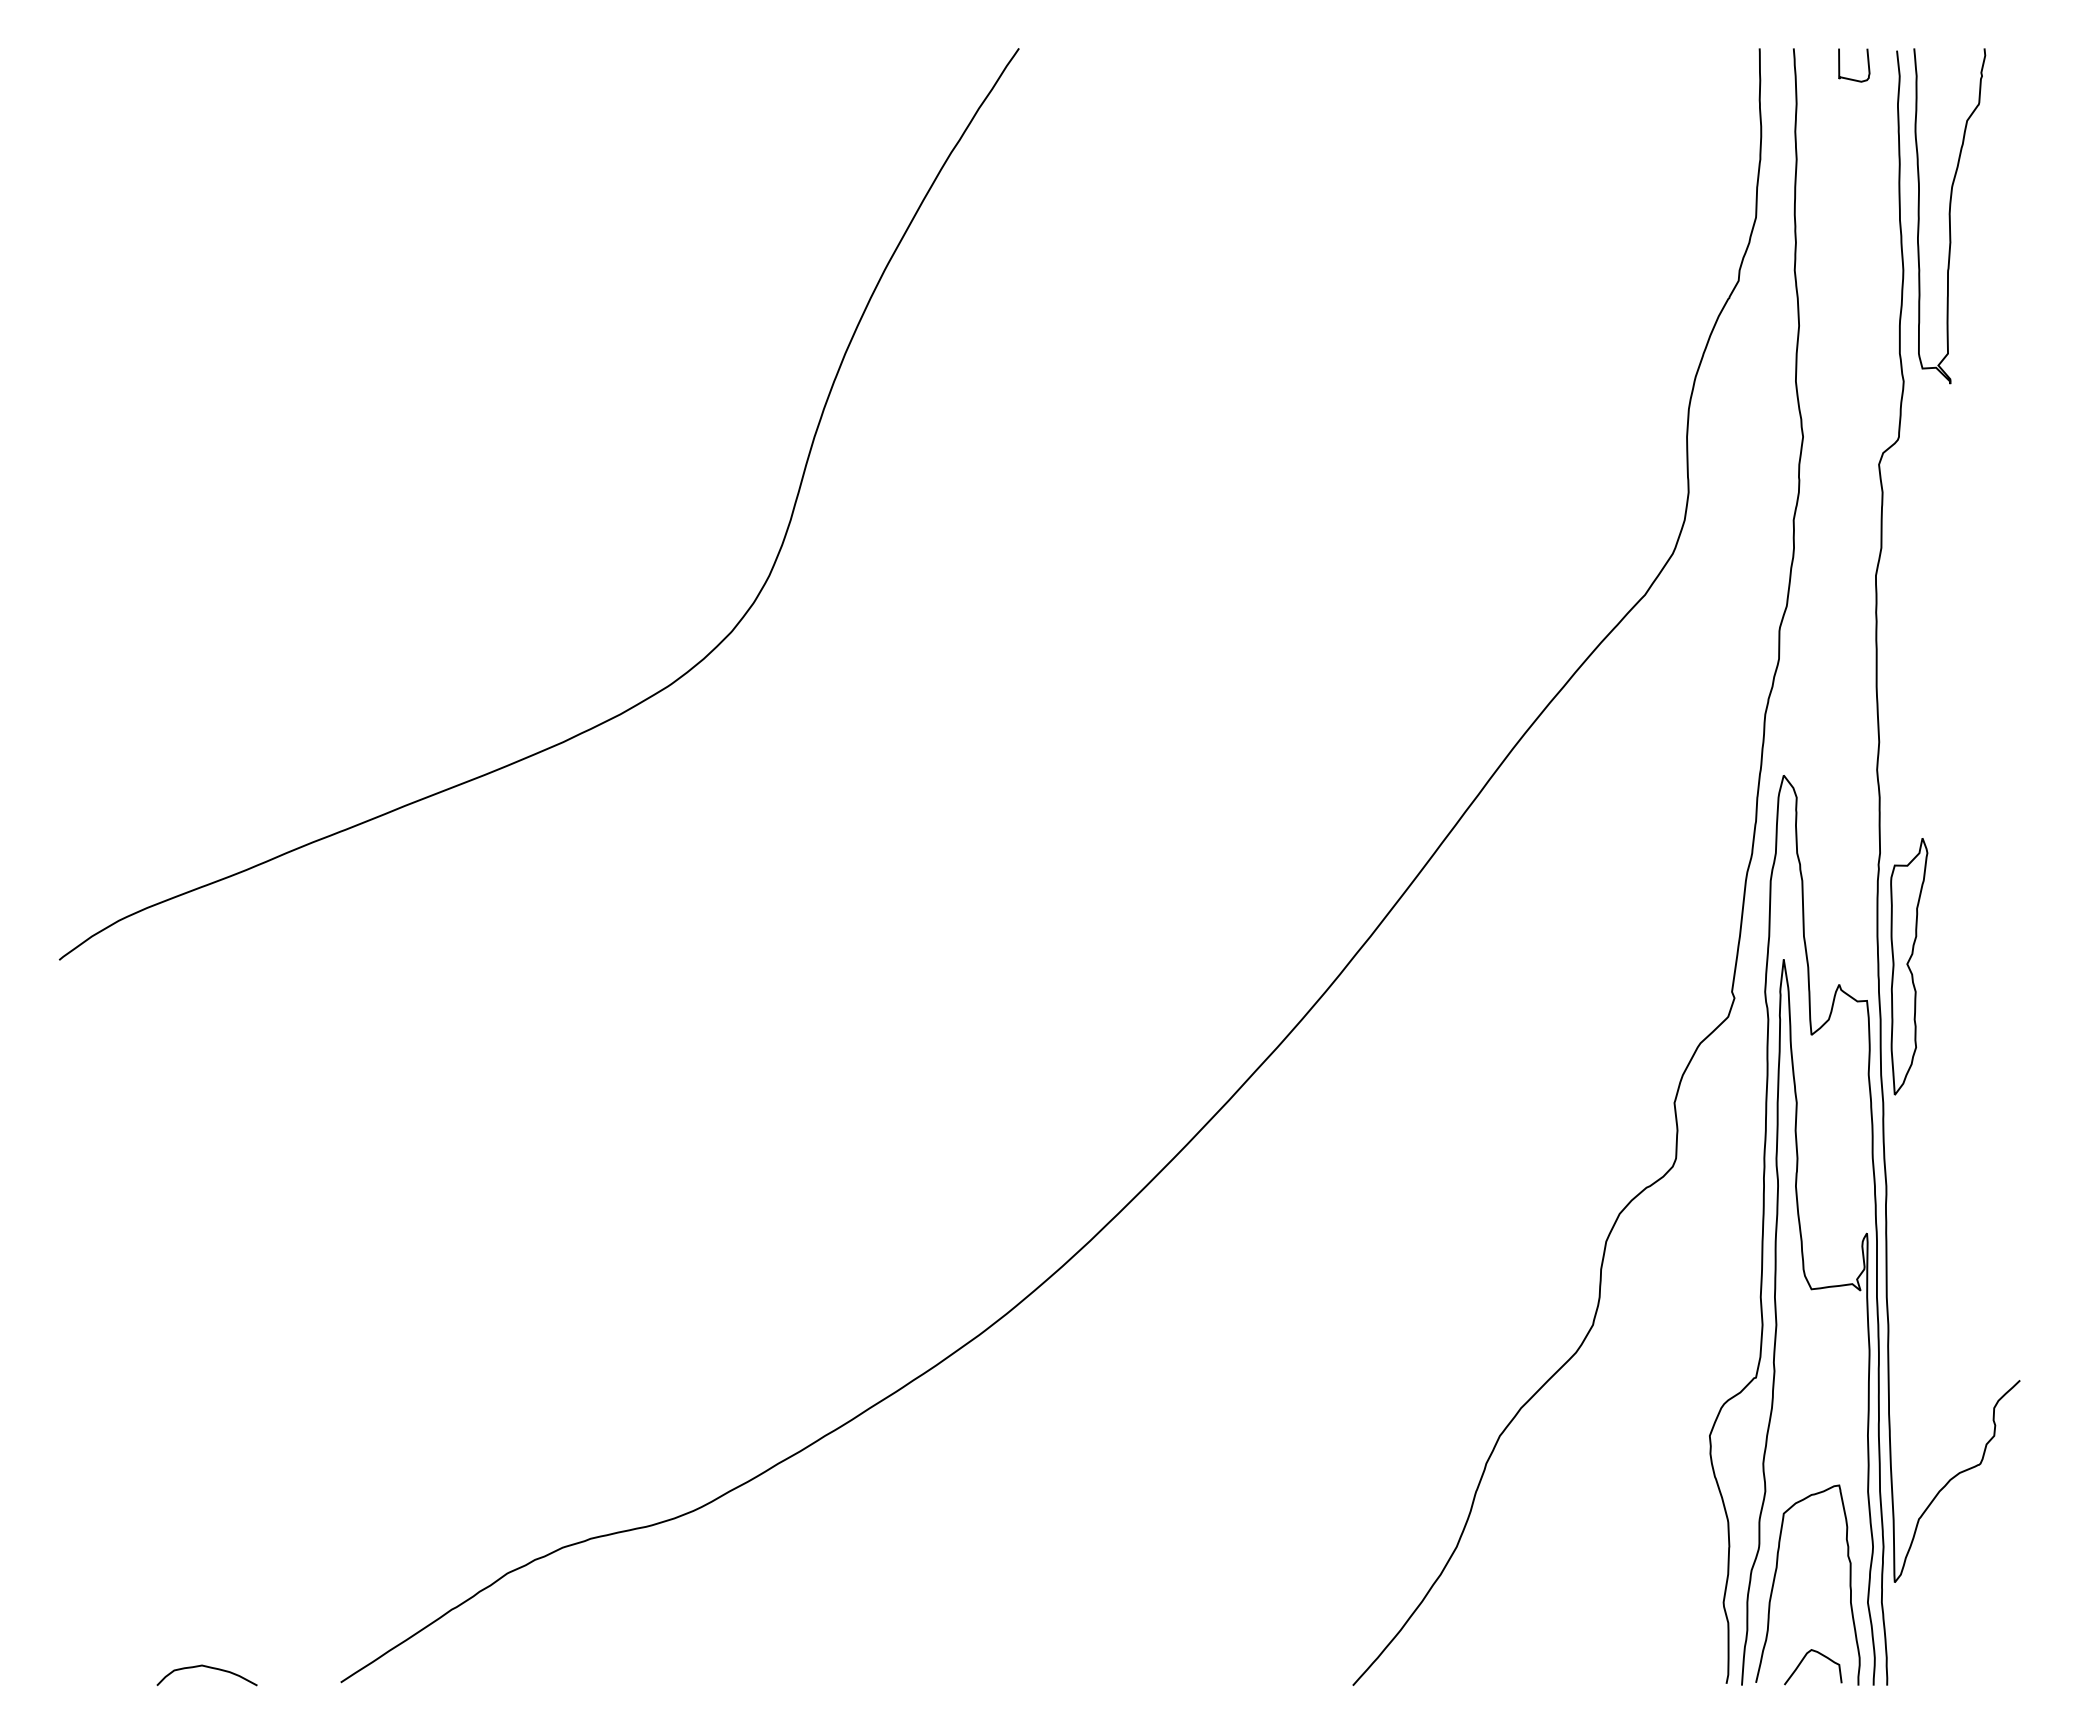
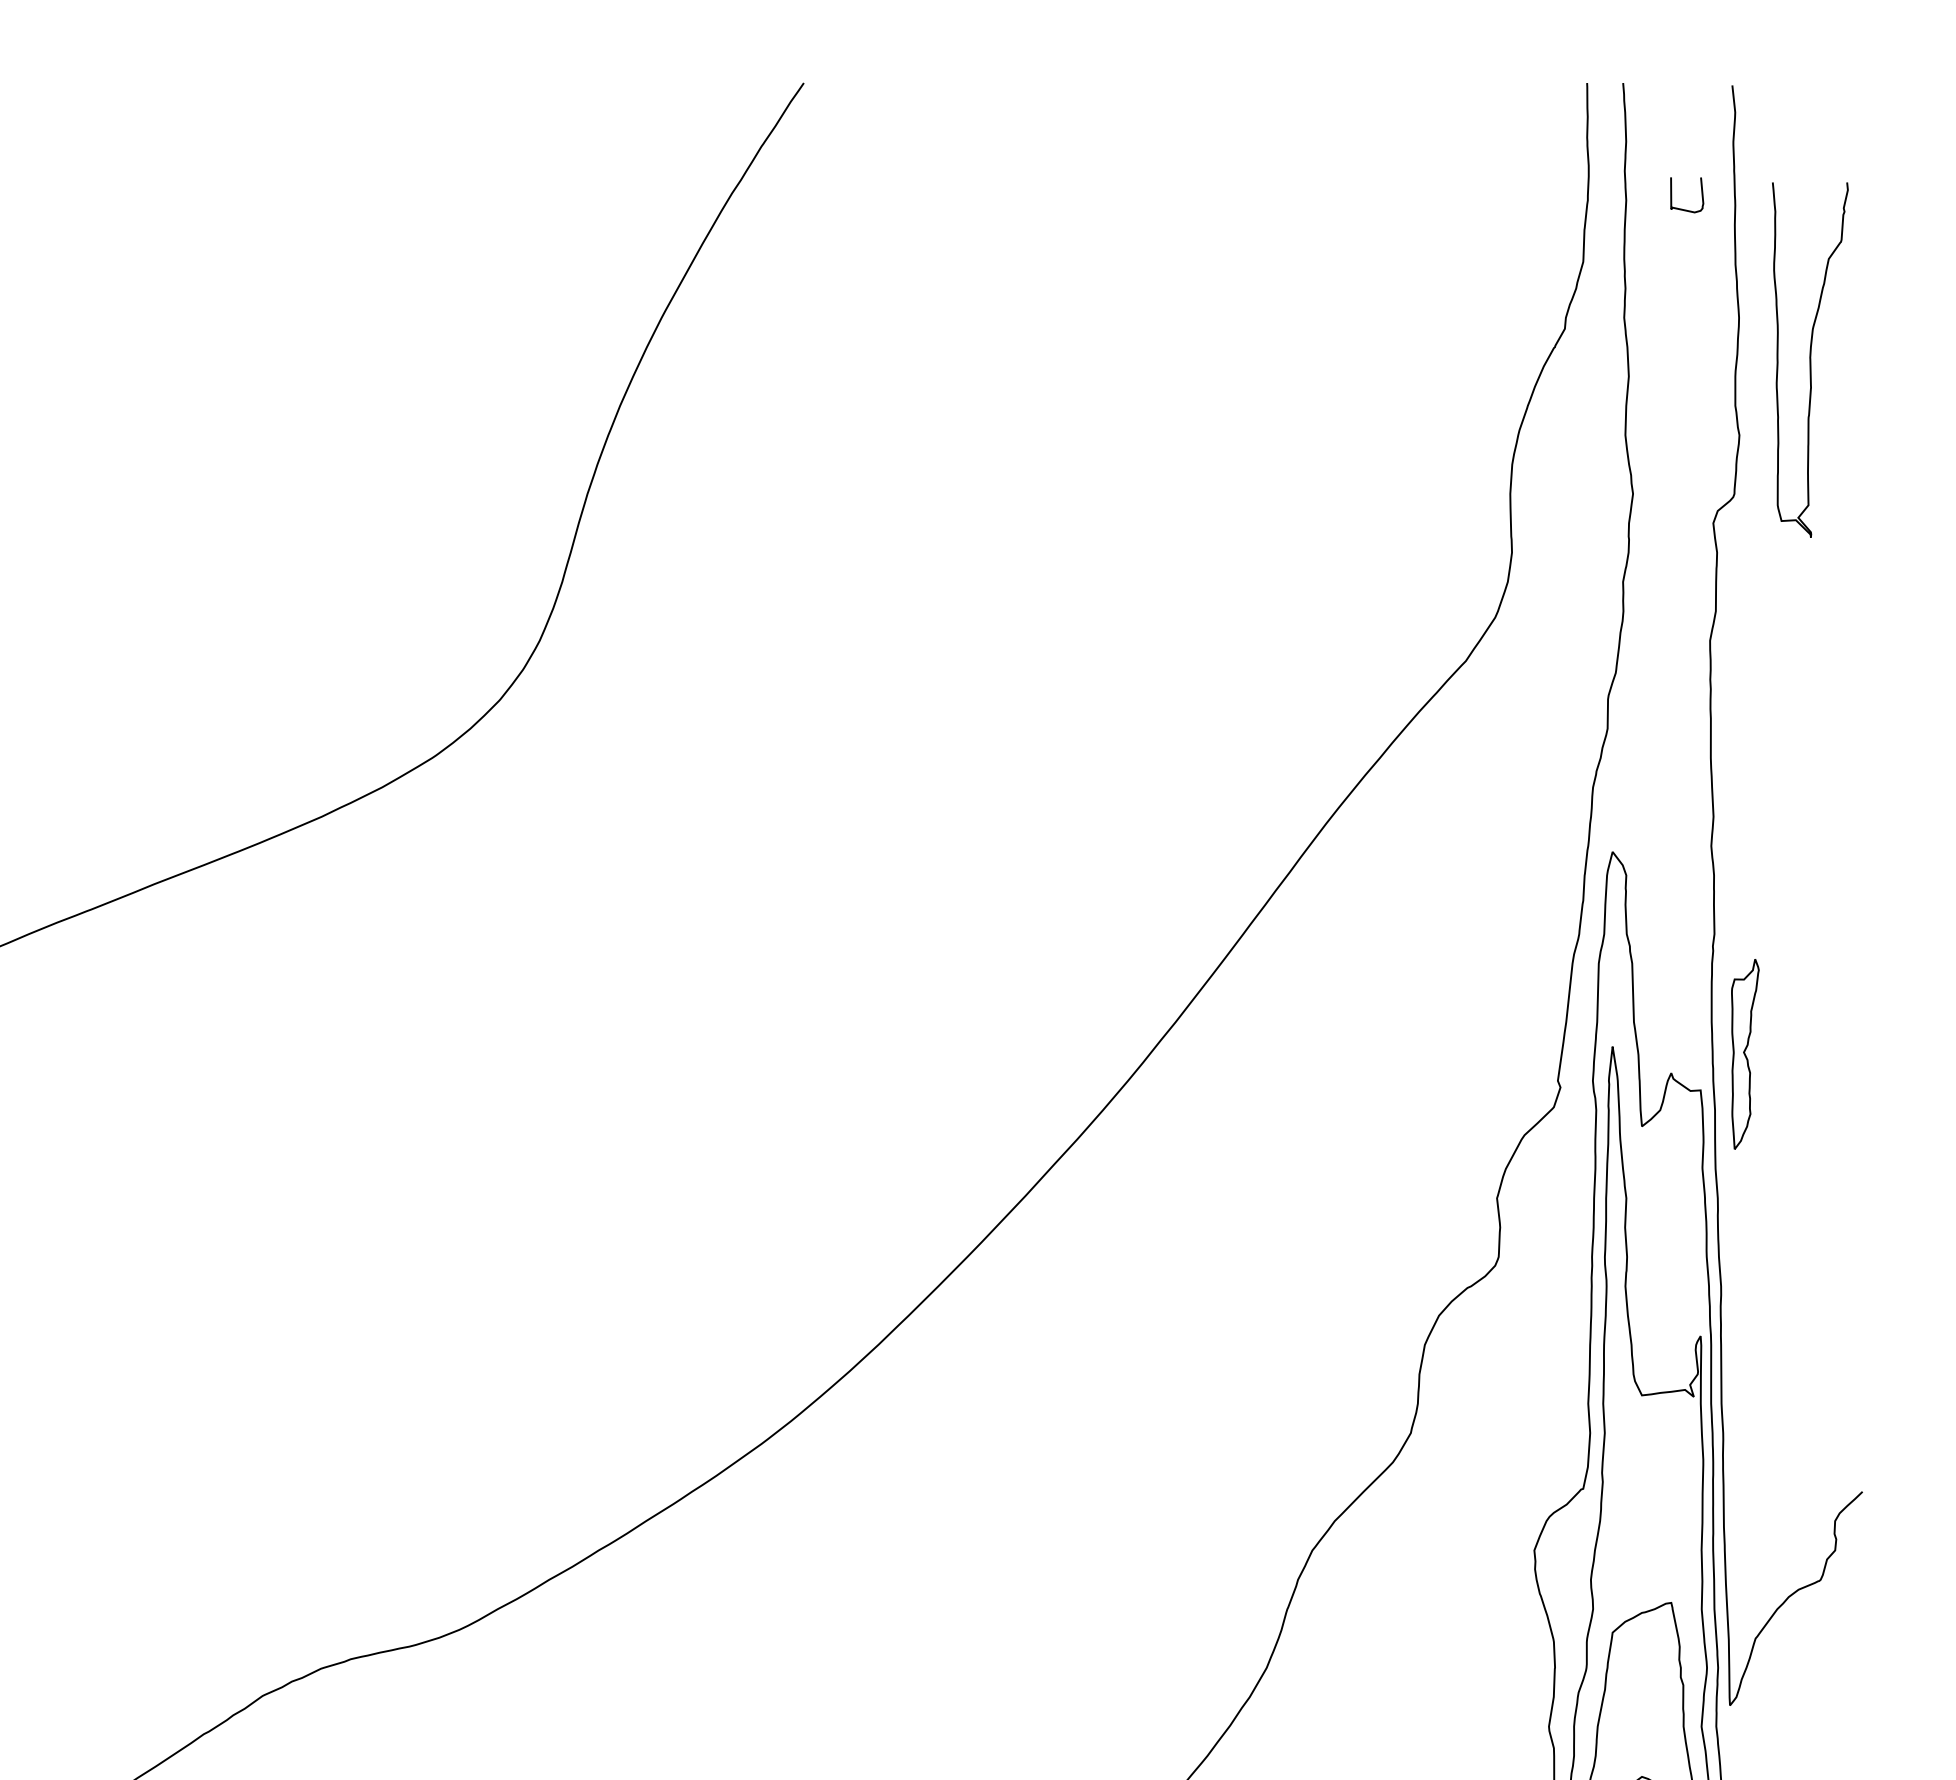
curve: (1867, 64) -> (1701, 194), moved
curve: (1949, 216) -> (1810, 360), moved
part: (1909, 966) -> (1745, 1054), size x0.7

